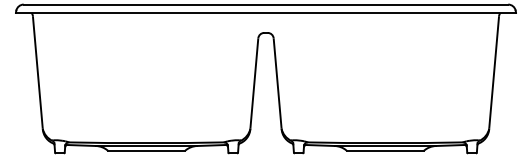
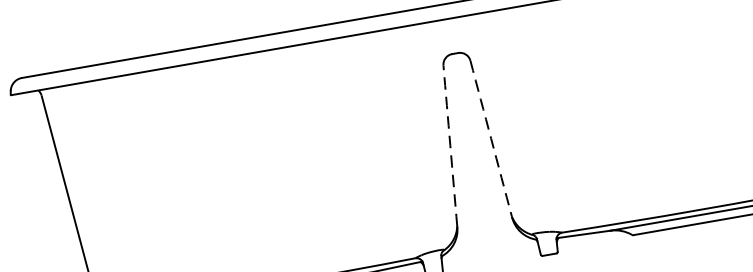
arc: (254, 83) -> (450, 145), solid -> dashed
arc: (277, 83) -> (490, 138), solid -> dashed

